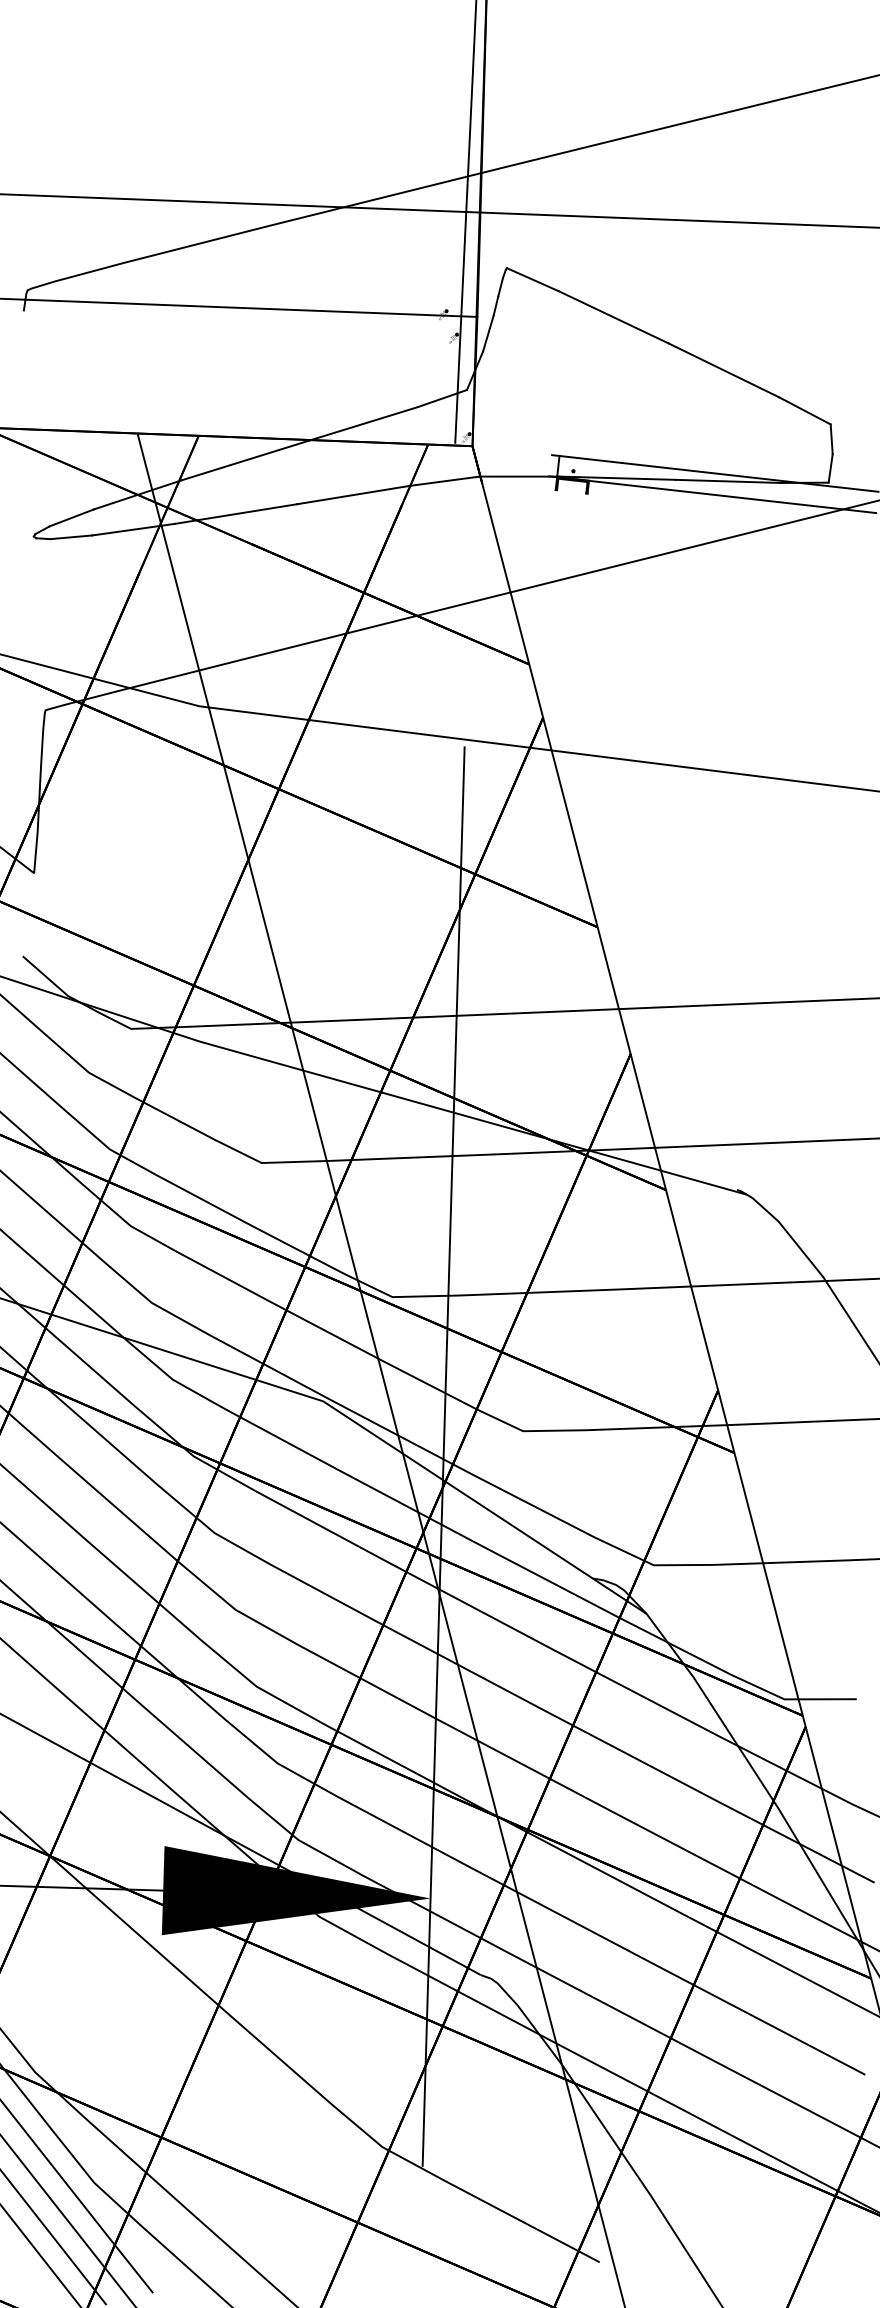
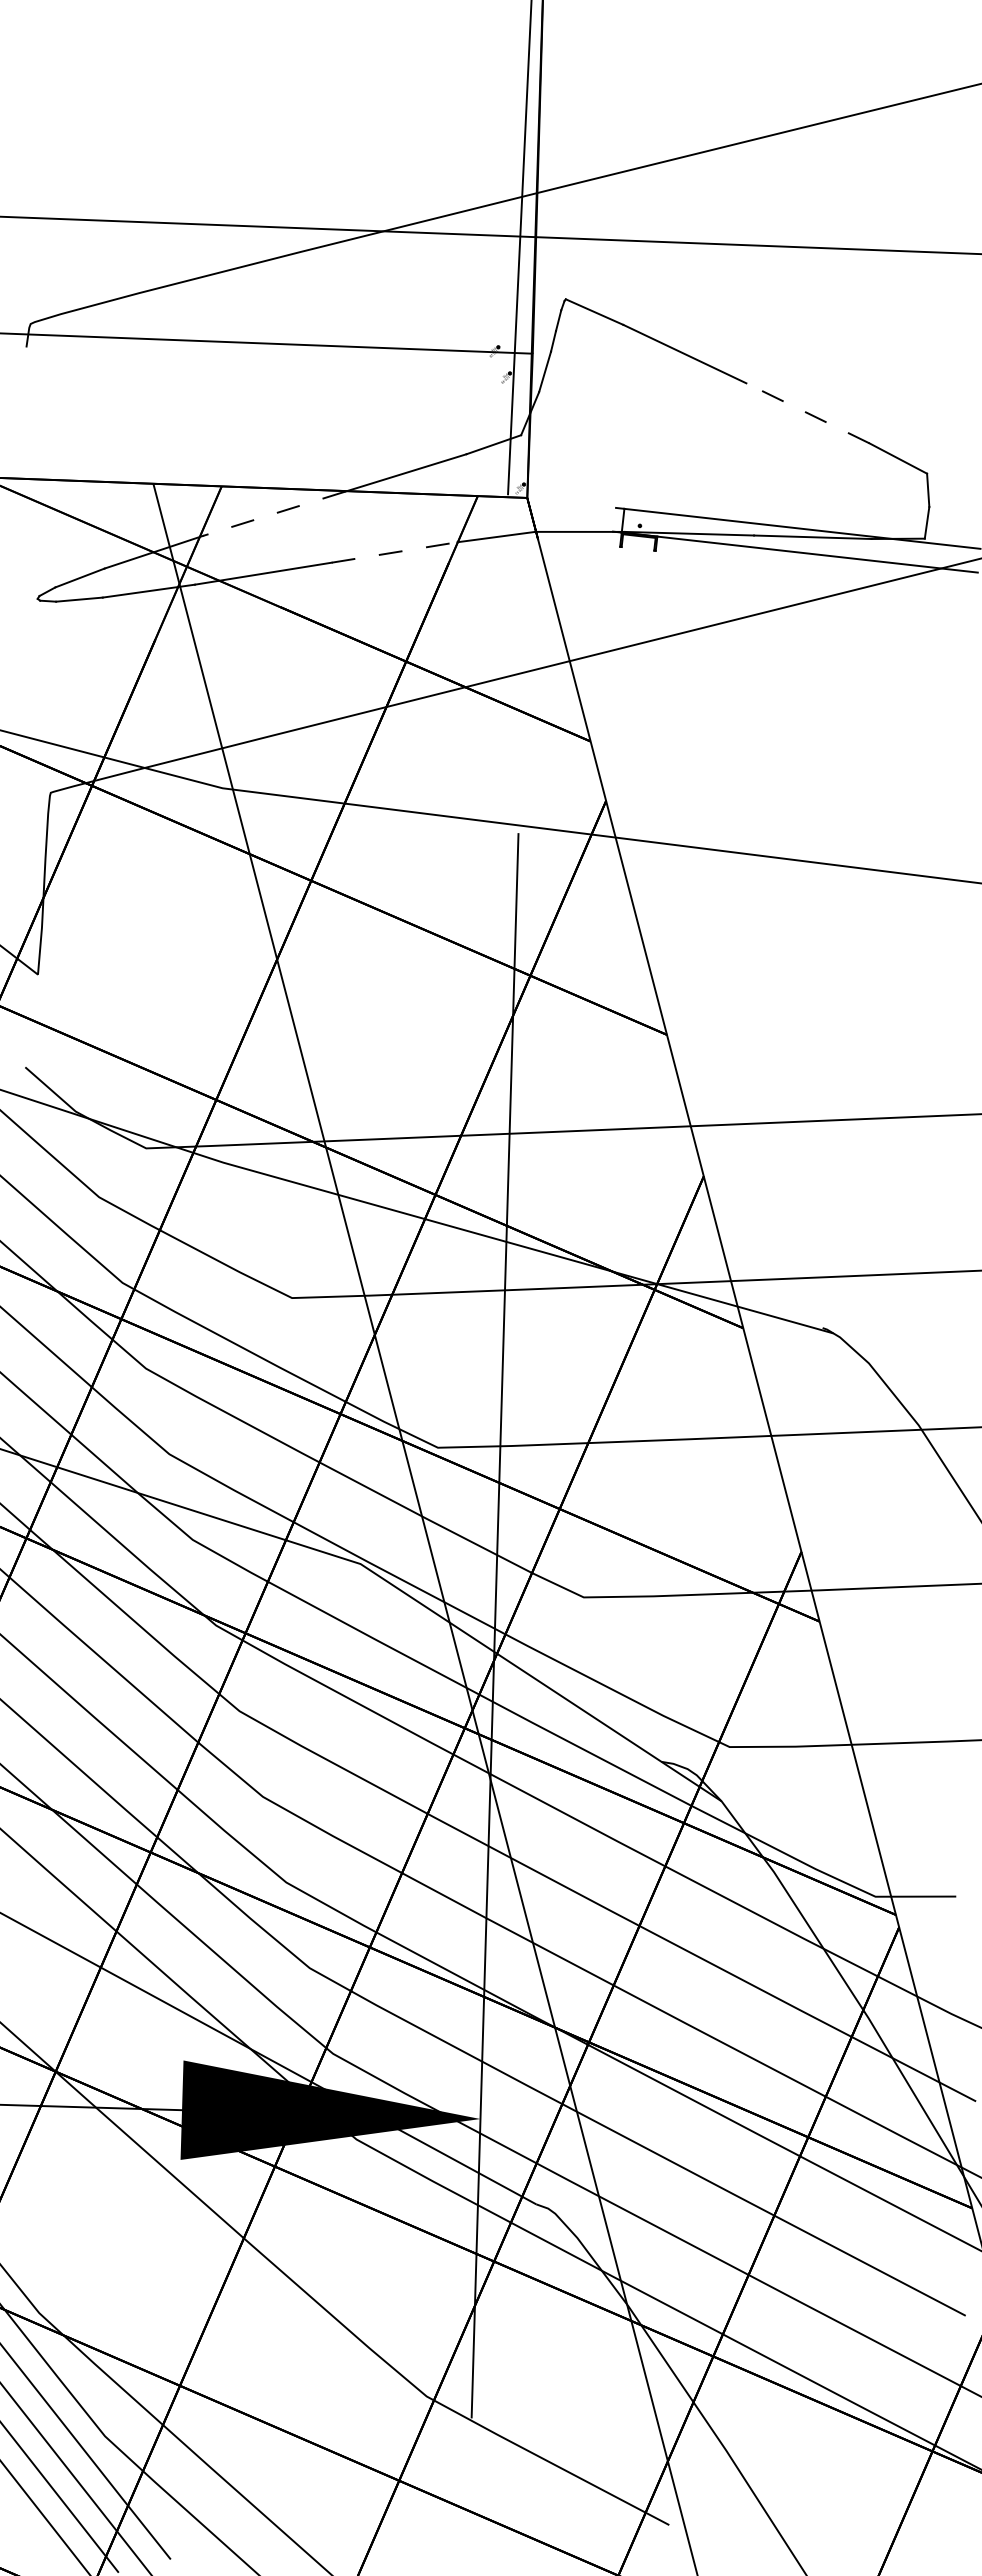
line: (723, 370) -> (807, 413), solid -> dashed
line: (246, 460) -> (274, 513), solid -> dashed
line: (353, 495) -> (394, 552), solid -> dashed

